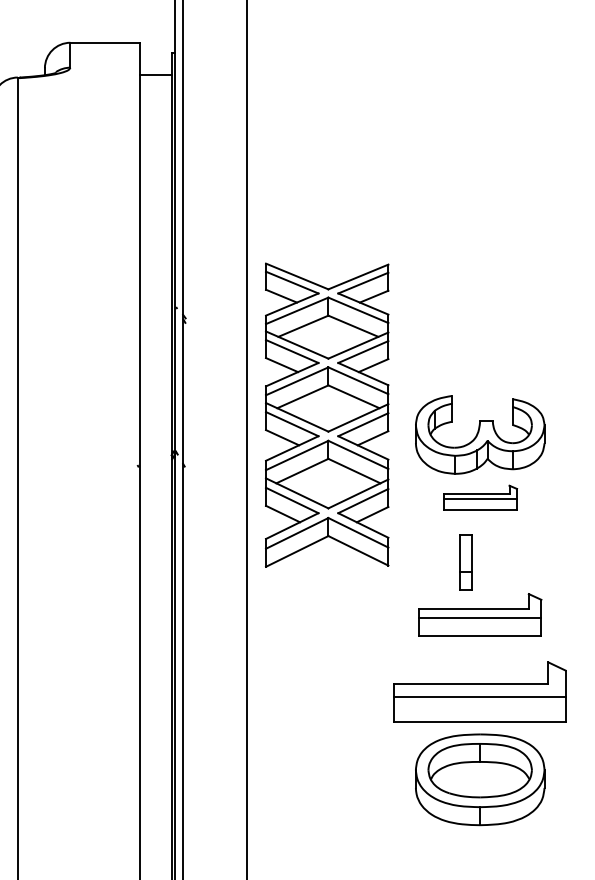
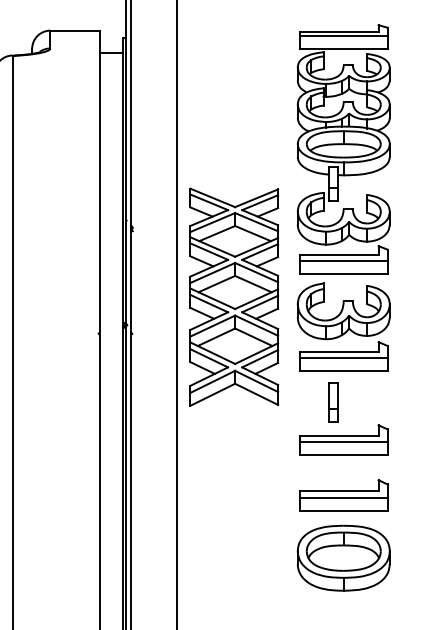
part: (480, 208) -> (344, 149), added
part: (480, 497) -> (344, 356), size x1.67
part: (480, 691) -> (344, 495), size x0.71

